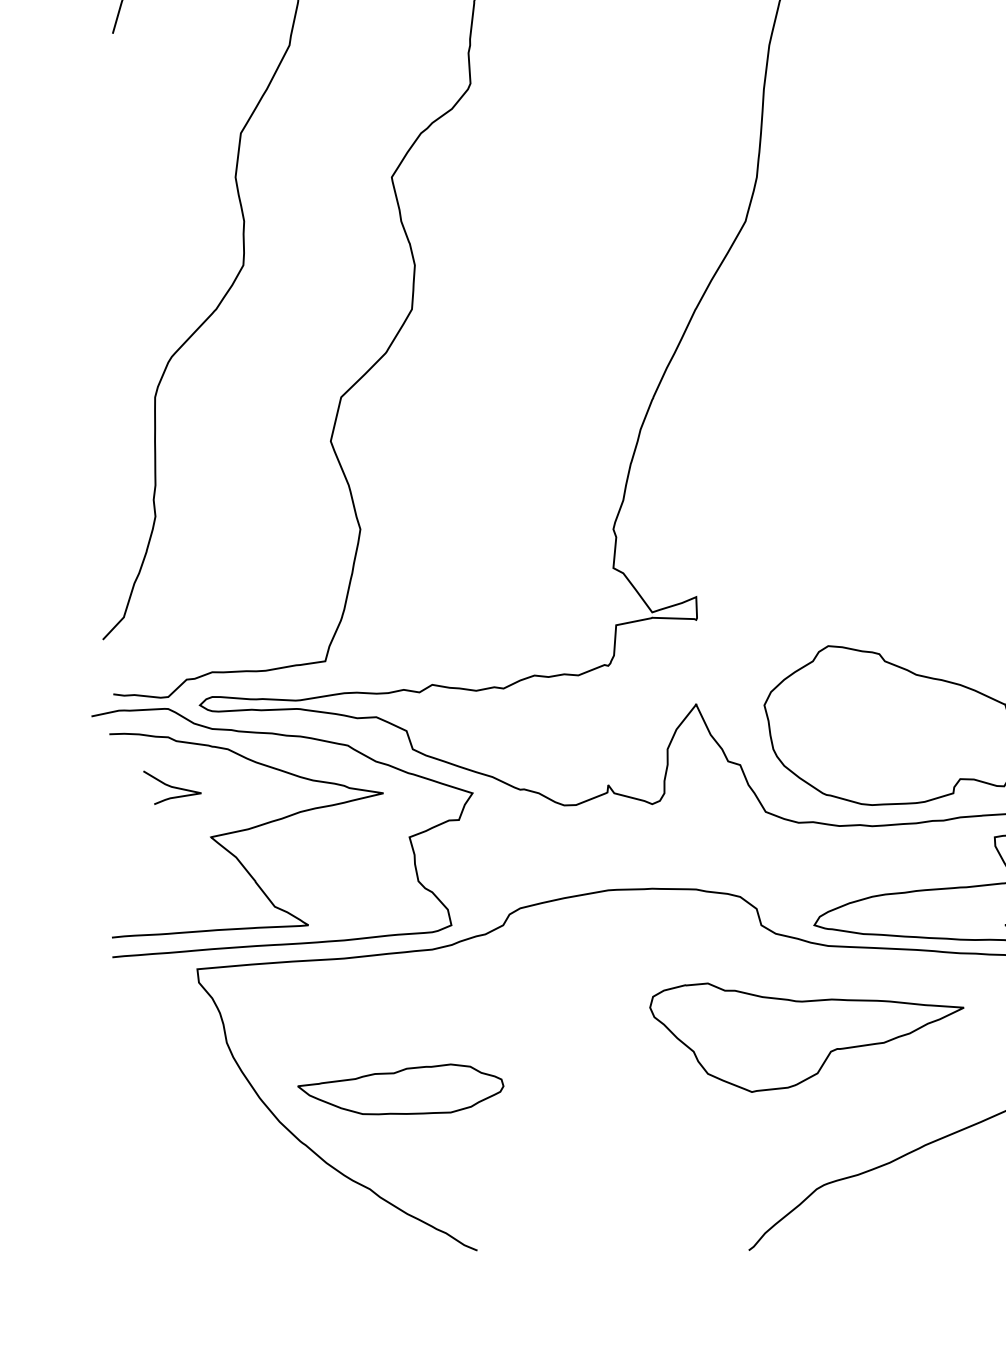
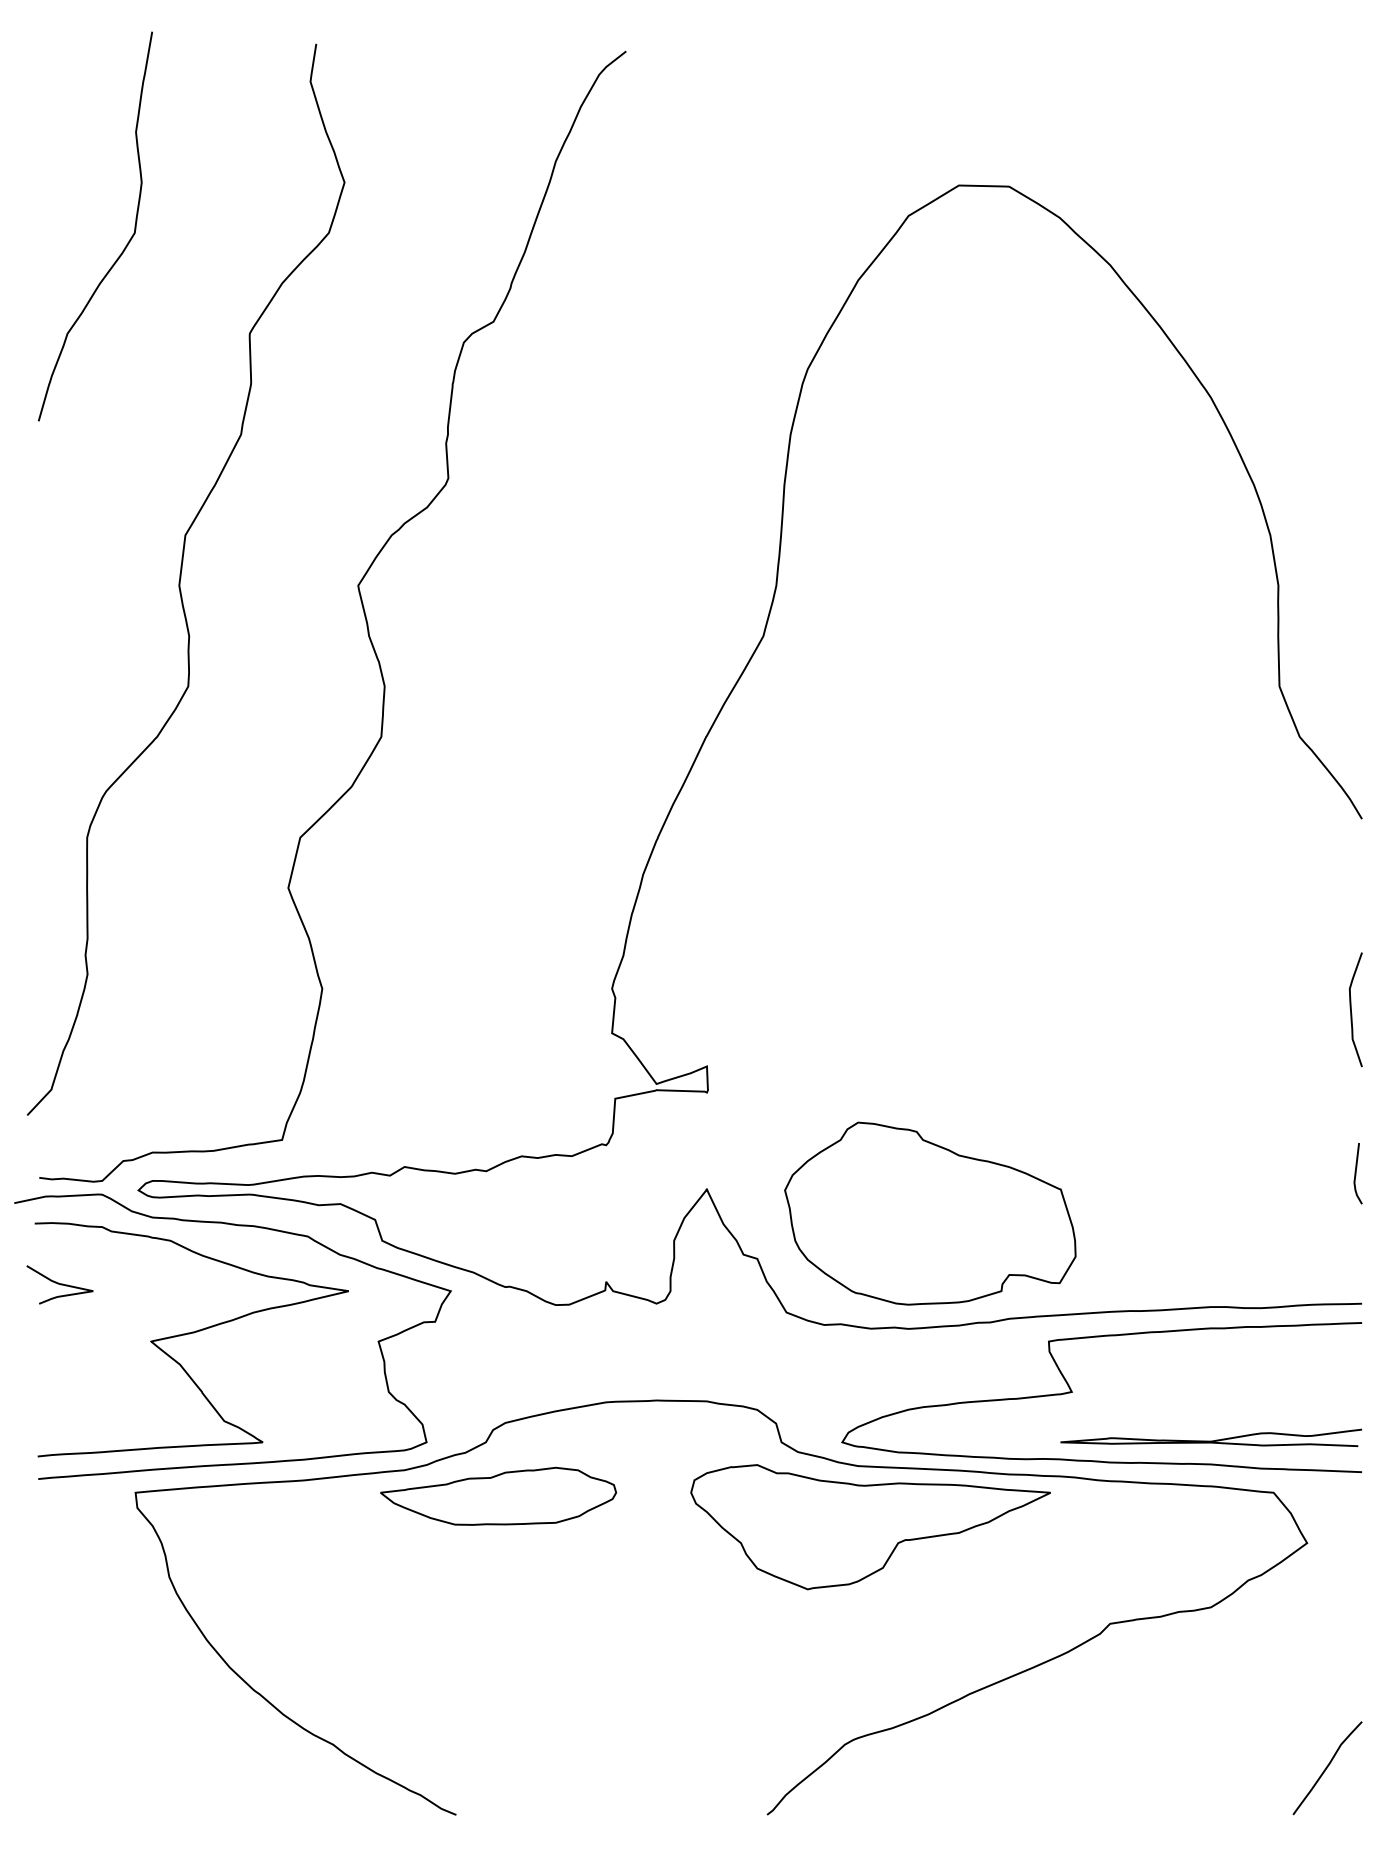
curve: (171, 787) -> (59, 1284), moved
part: (806, 1038) -> (870, 1527), moved
part: (400, 1088) -> (498, 1495), moved

